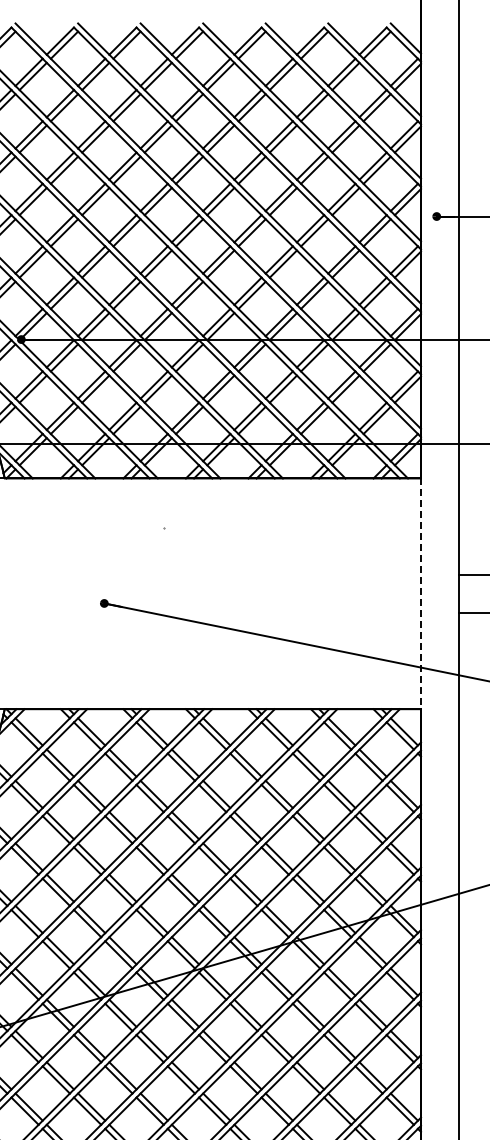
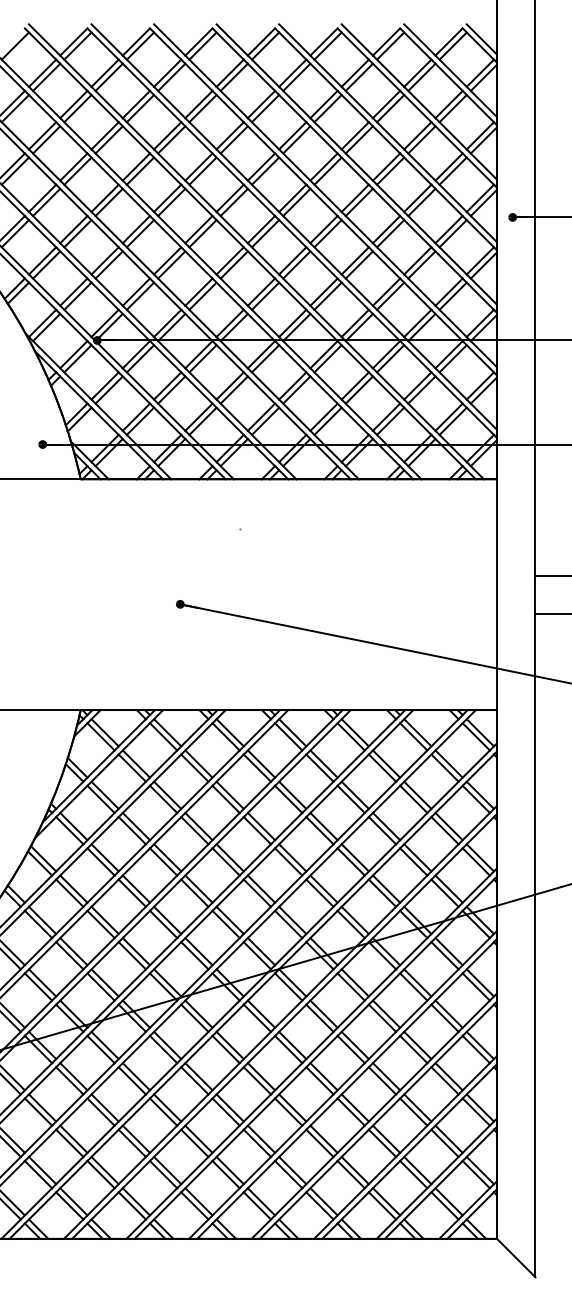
line: (421, 594) -> (497, 595), dashed -> solid

